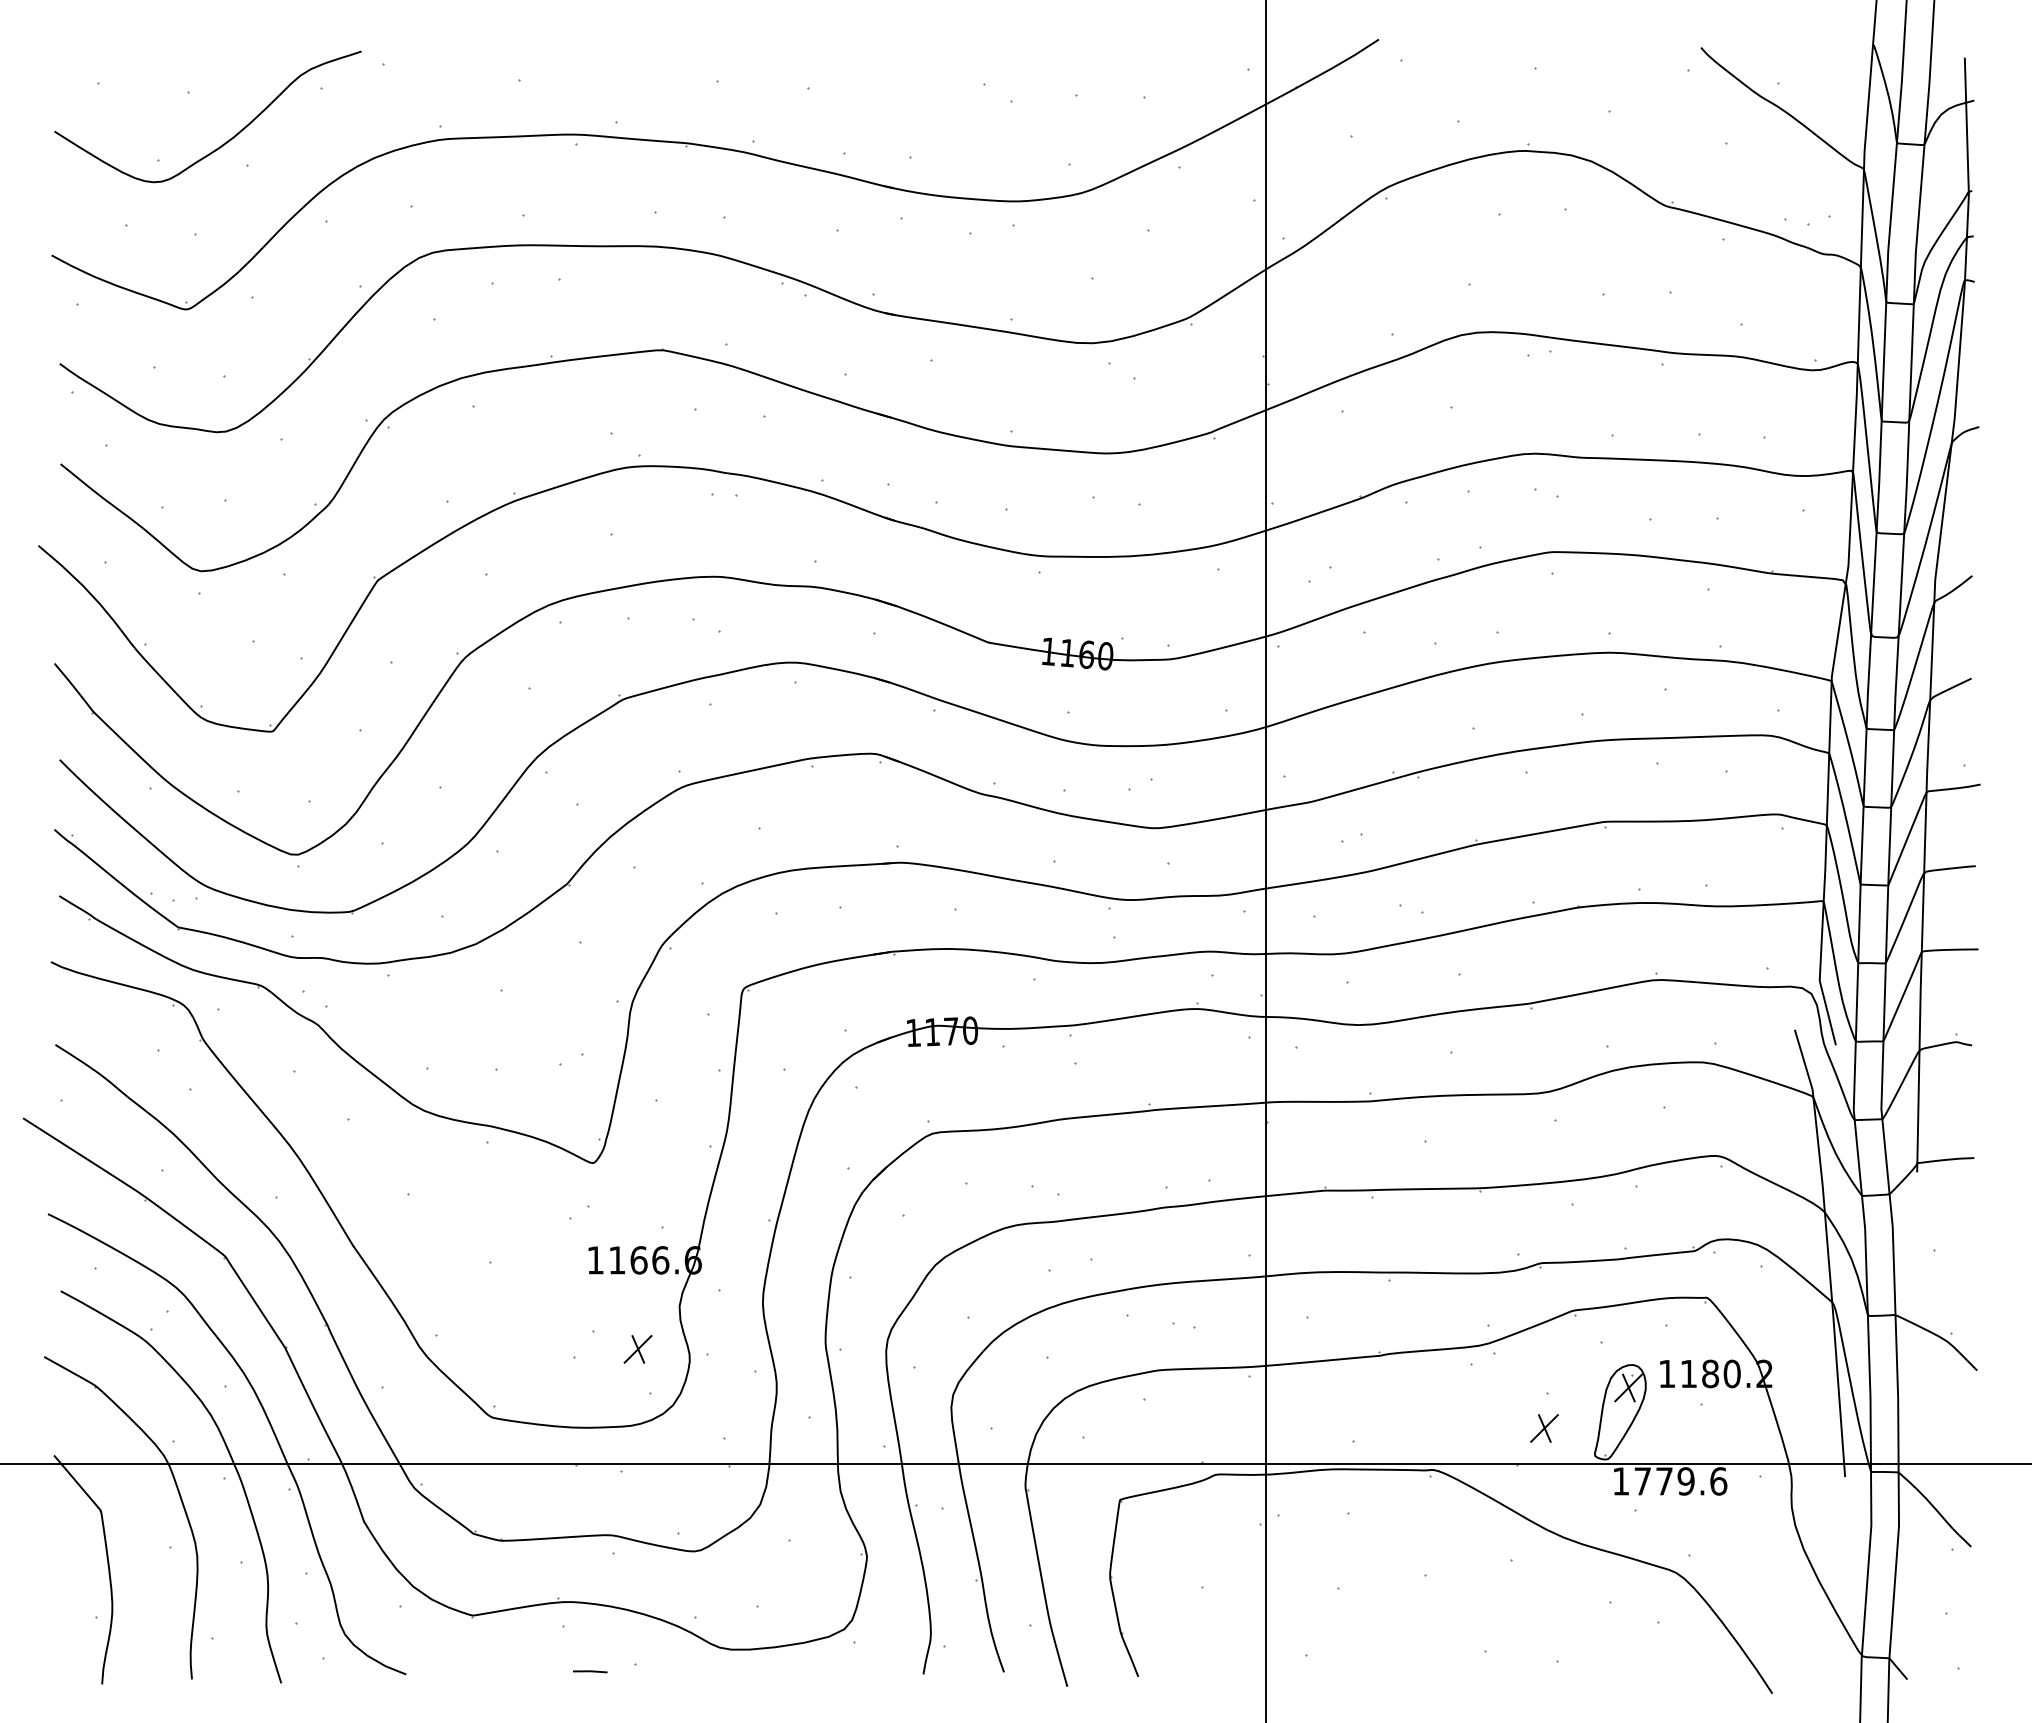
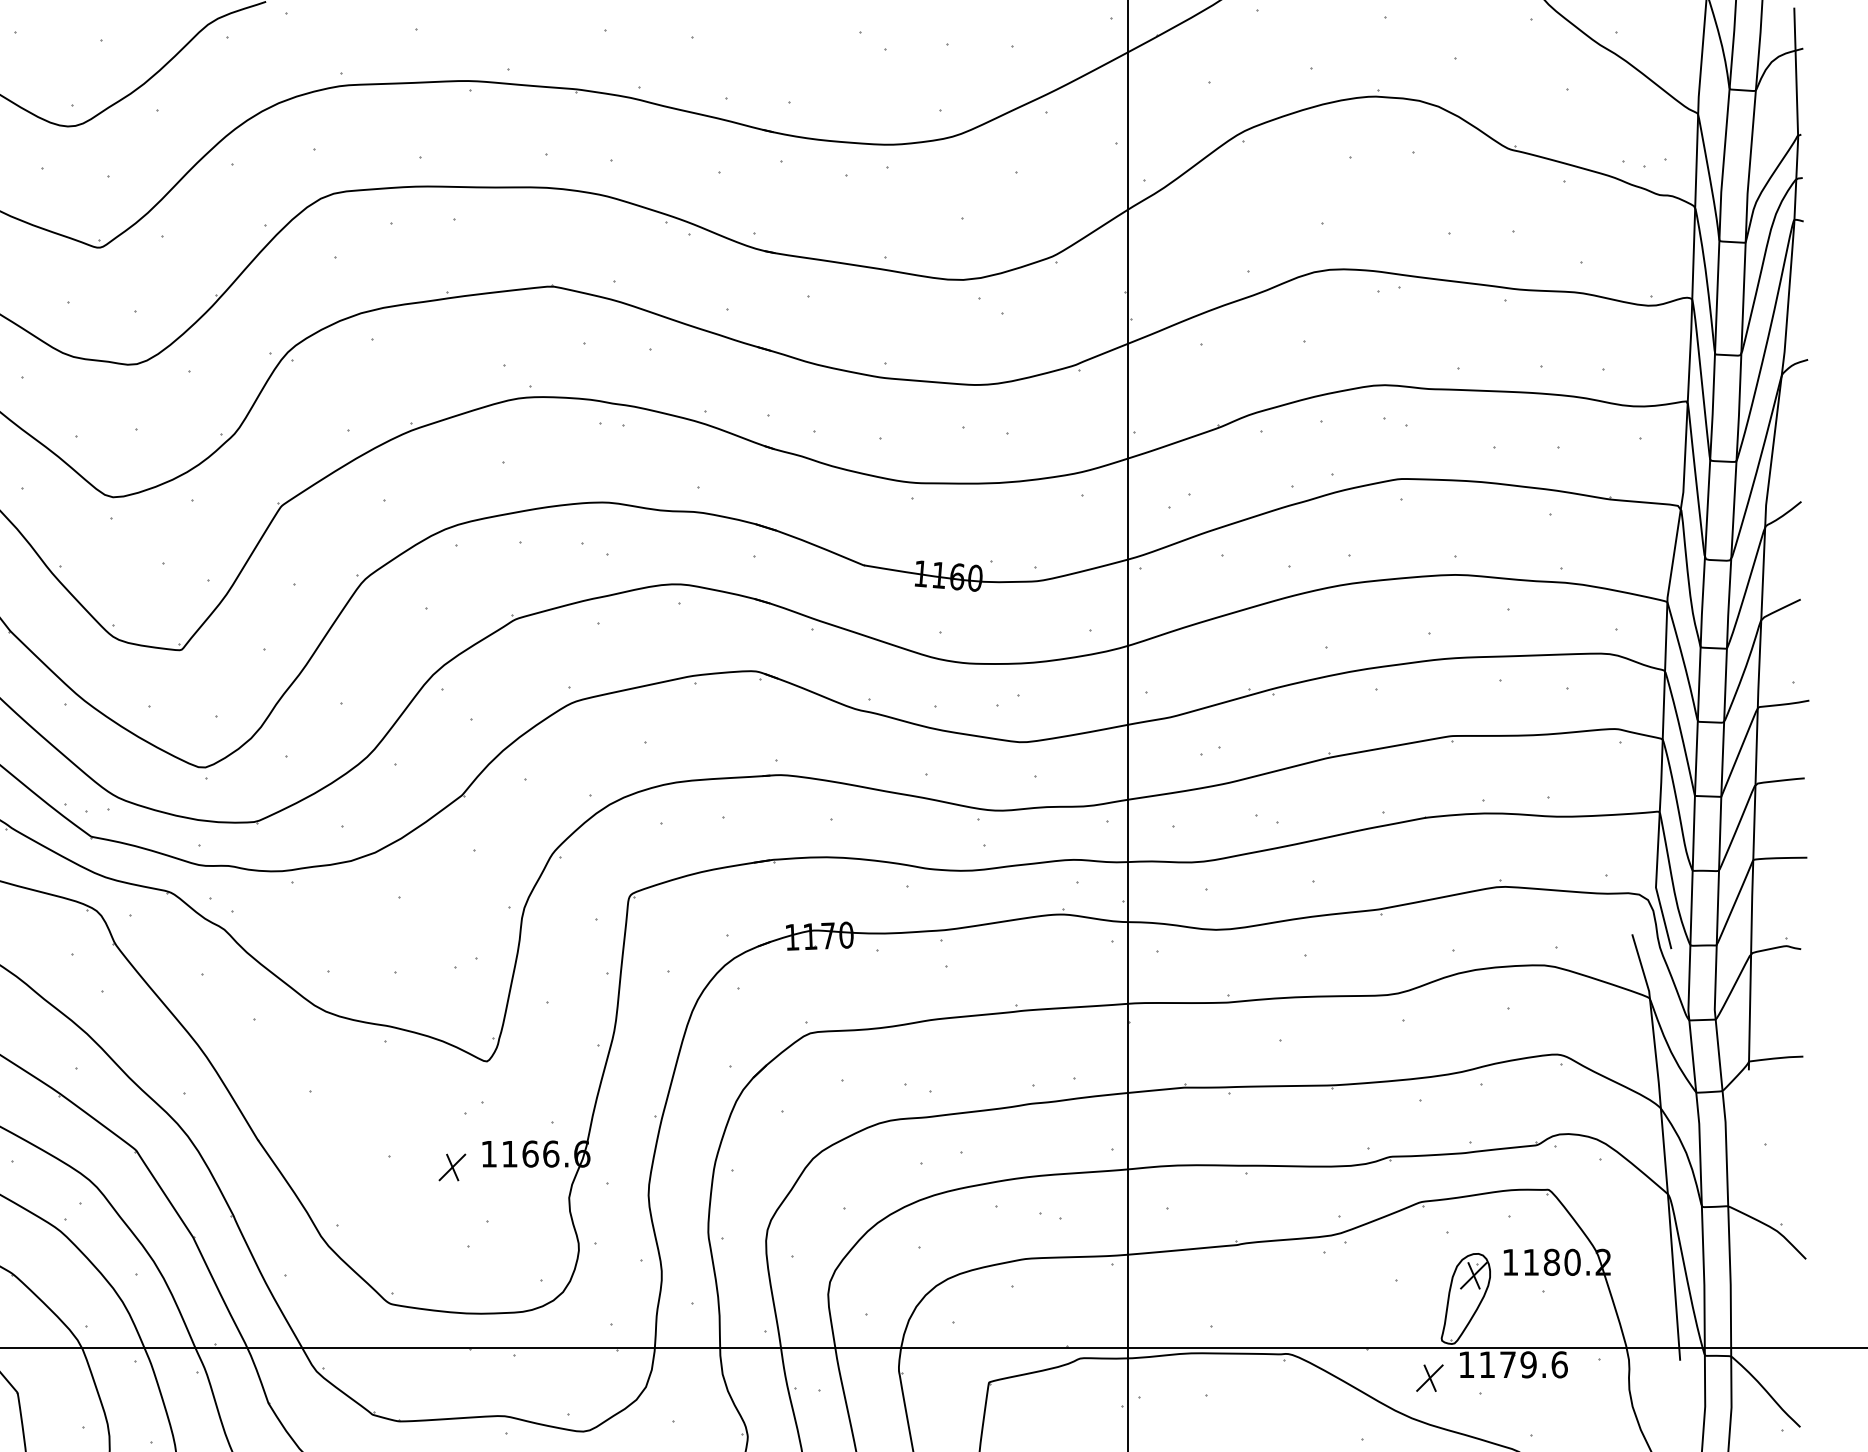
part: (637, 1349) -> (451, 1167), moved
part: (1544, 1428) -> (1429, 1378), moved
text: (1642, 1481) -> (1487, 1364), 1779.6 -> 1179.6

